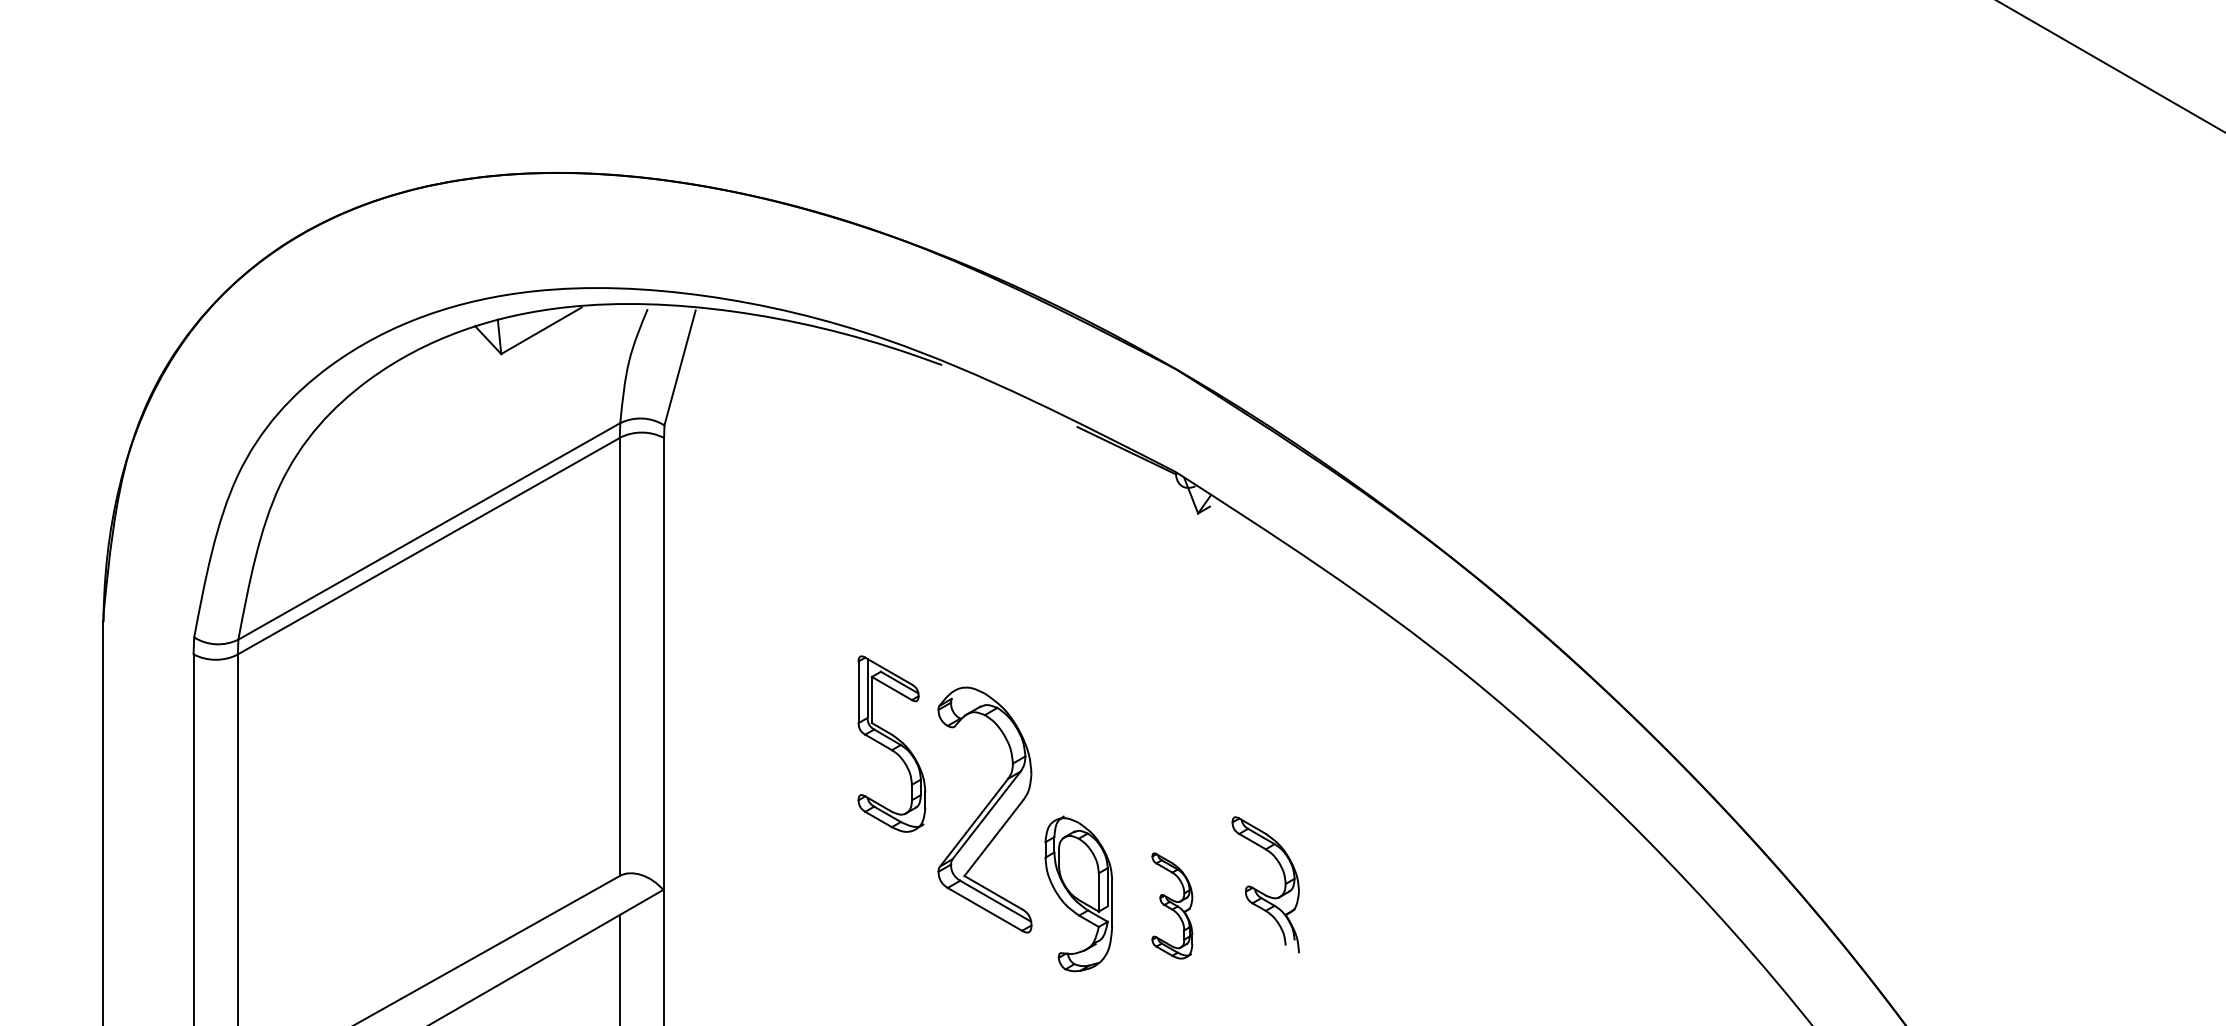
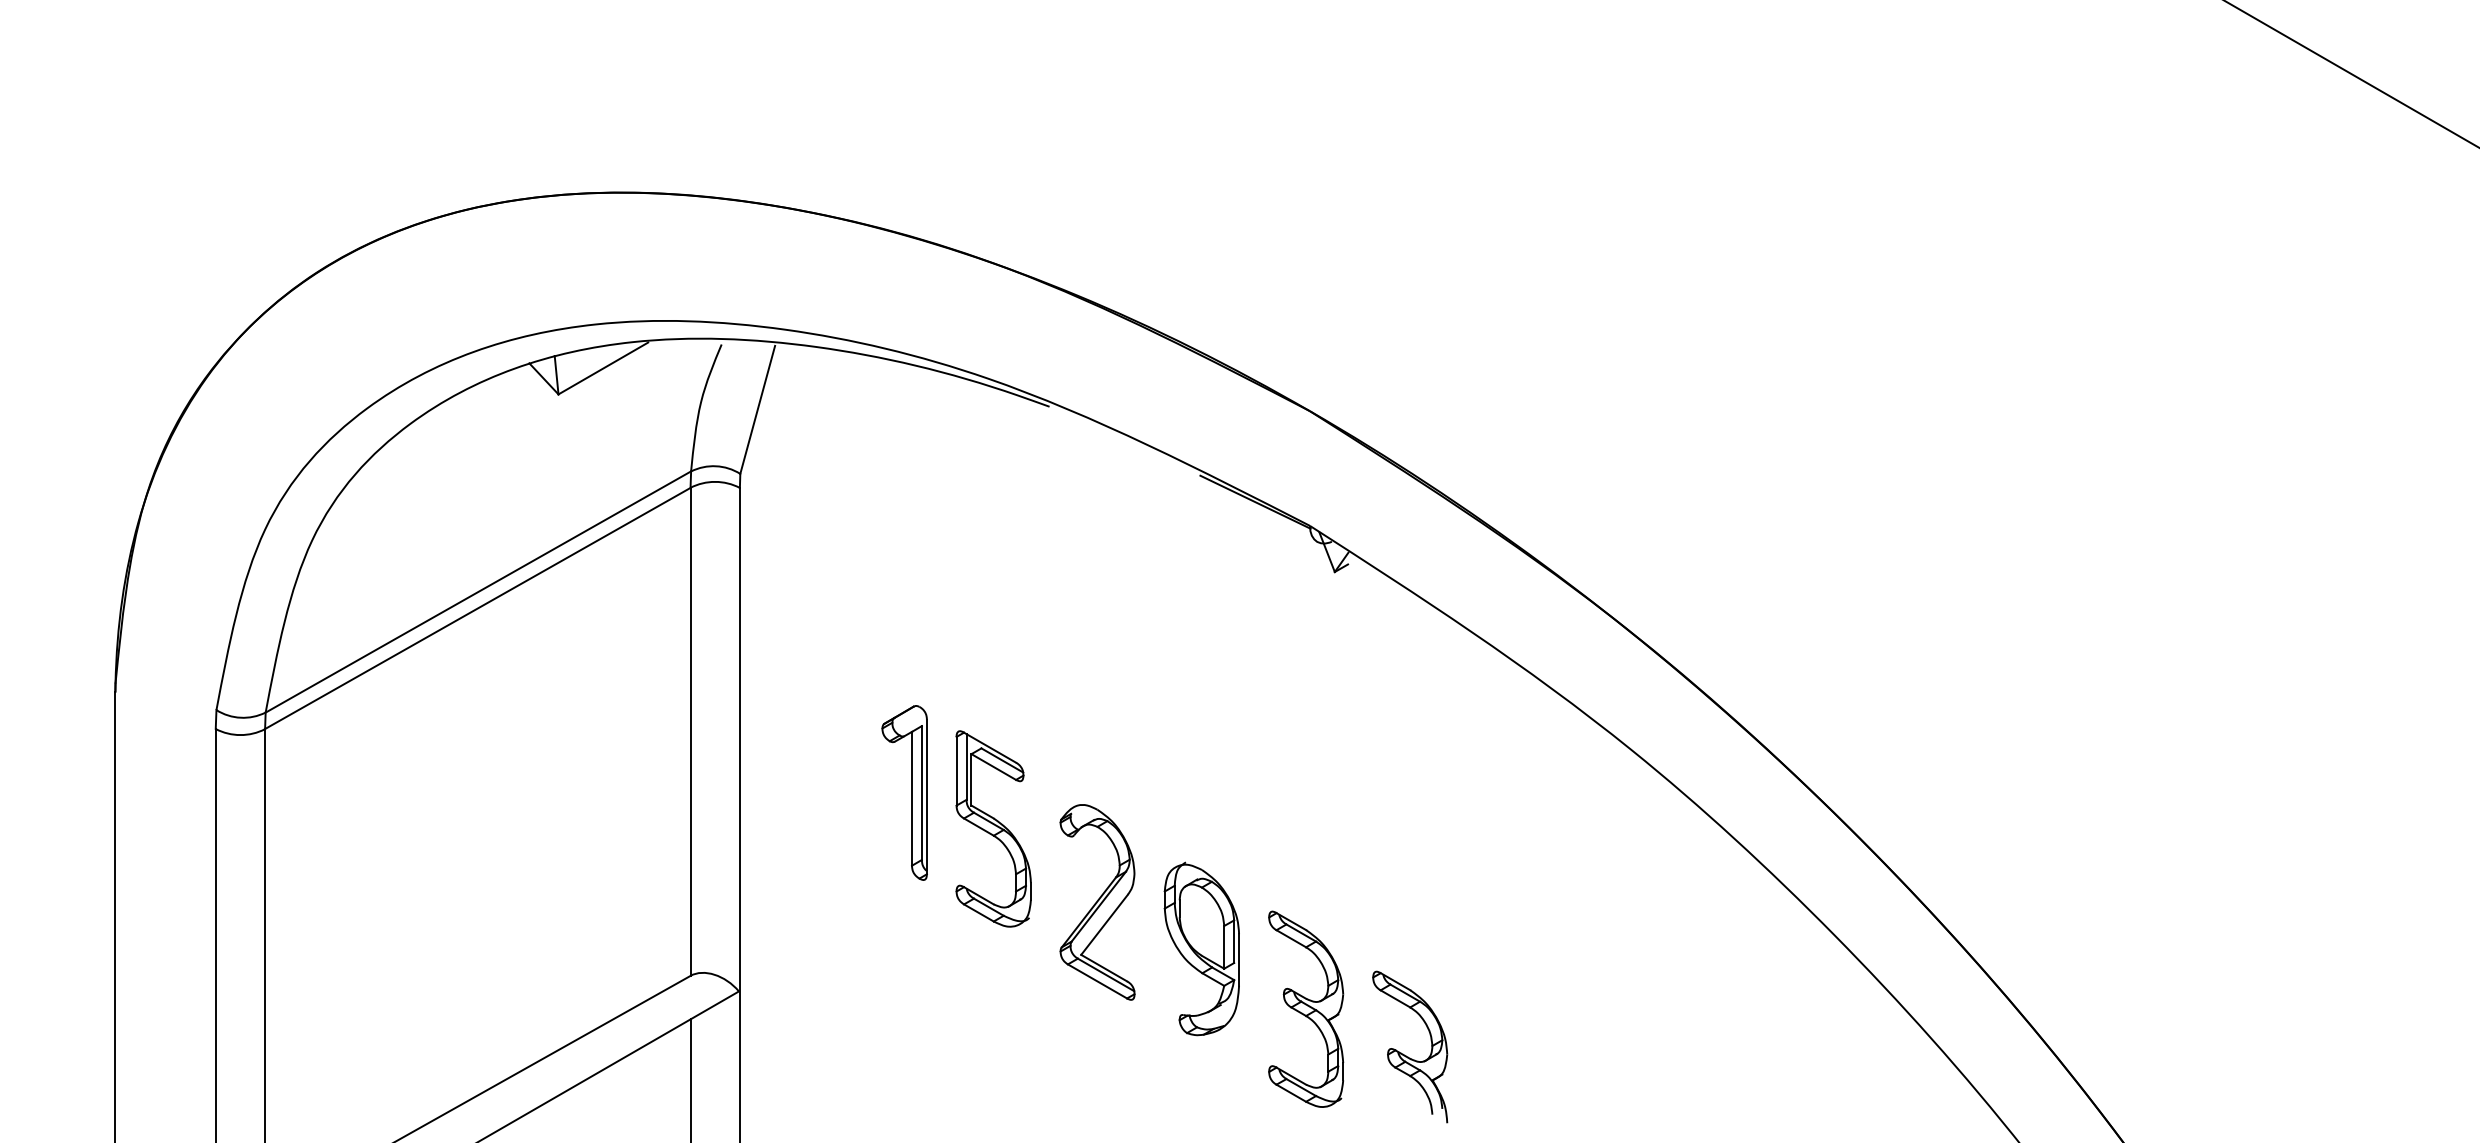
part: (818, 711) -> (911, 792), added
part: (985, 809) -> (1097, 901), size x0.71
part: (1261, 891) -> (1405, 1054), moved
part: (1078, 893) -> (1201, 948), moved
part: (1172, 905) -> (1306, 1008), size x1.67

